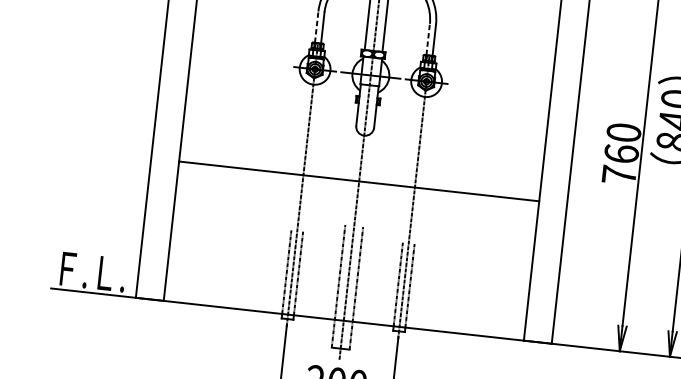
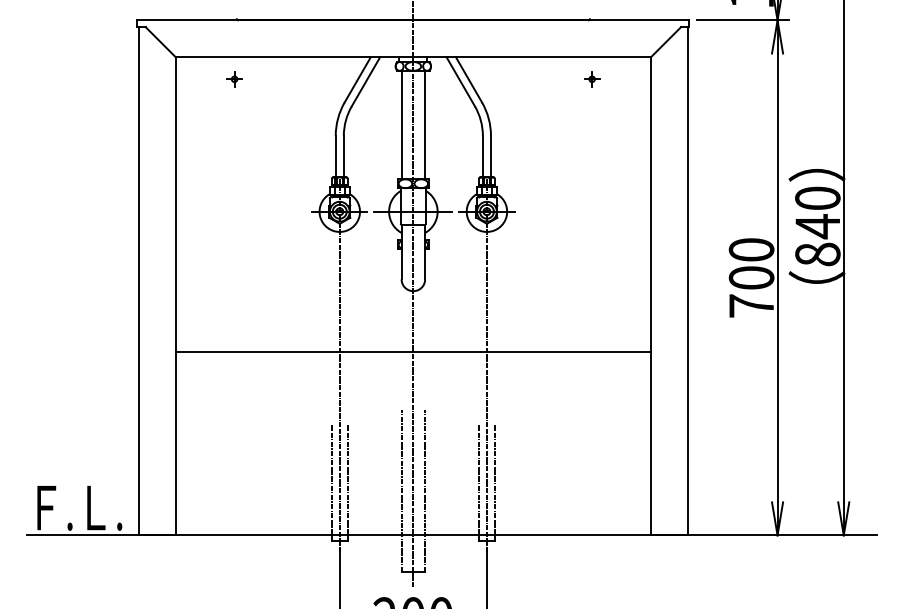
line: (316, 27) -> (335, 156), dashed -> solid
line: (427, 39) -> (482, 156), dashed -> solid
text: (621, 153) -> (751, 277), 760 -> 700

